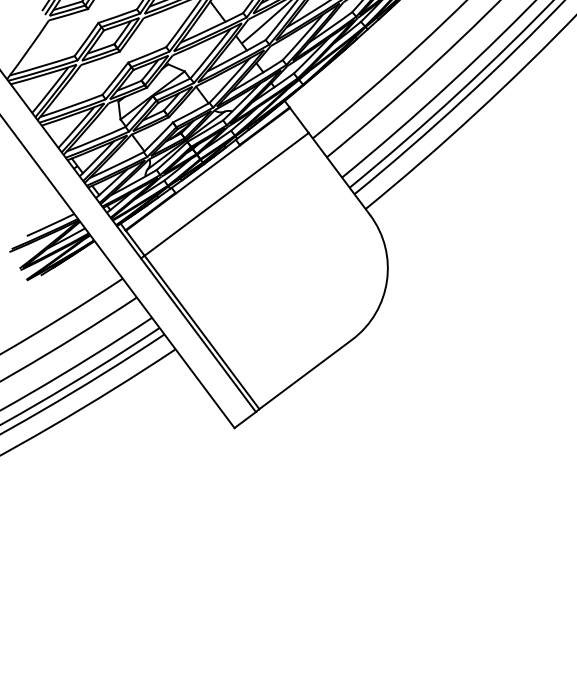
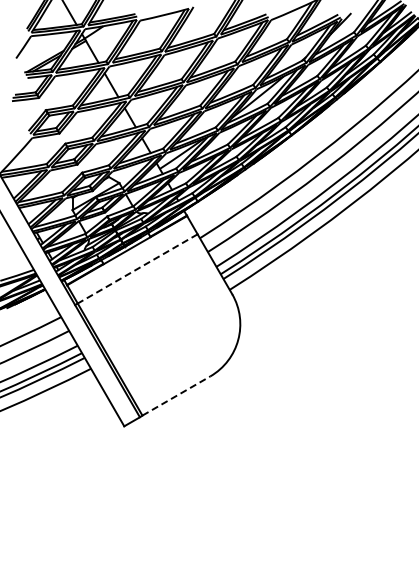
line: (226, 195) -> (137, 269), solid -> dashed
line: (305, 373) -> (176, 395), solid -> dashed

